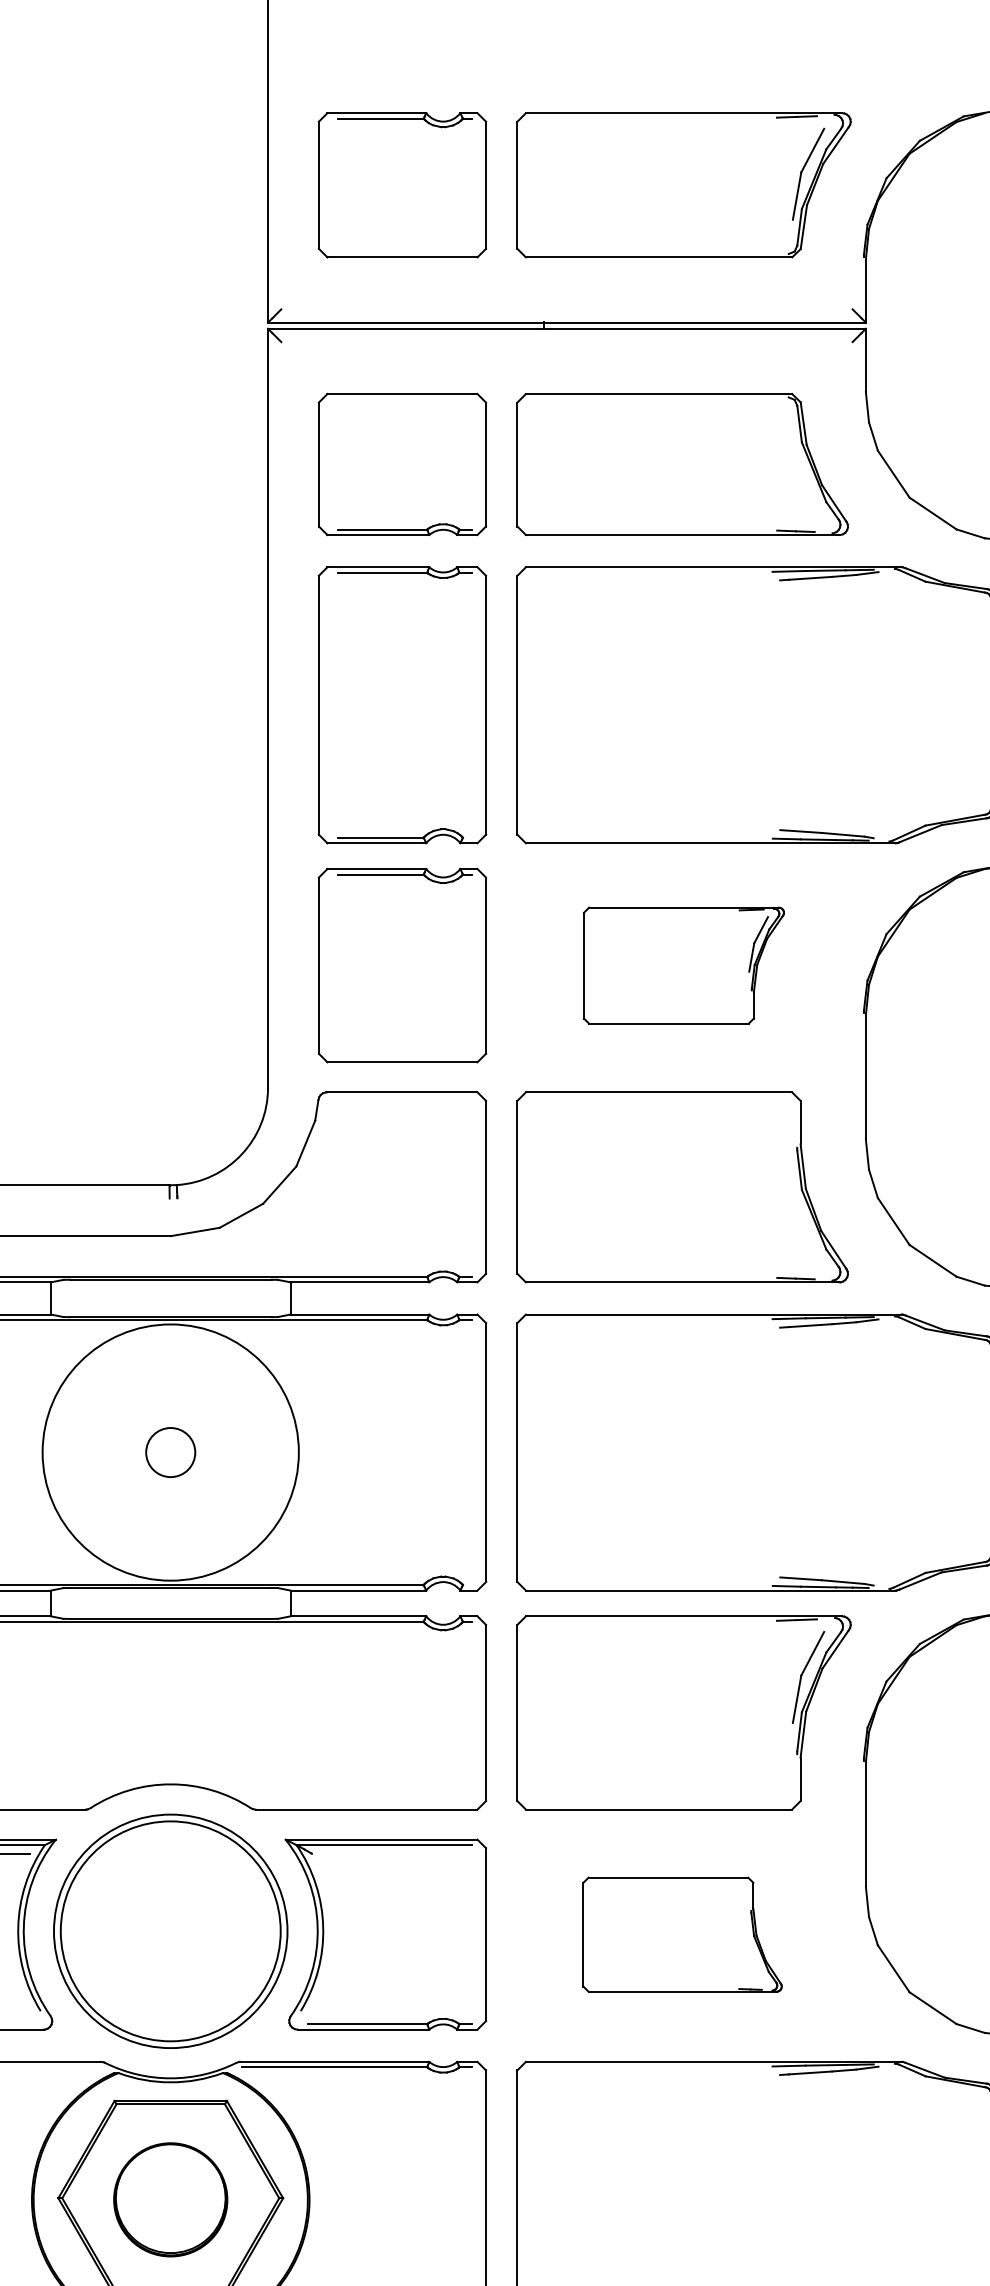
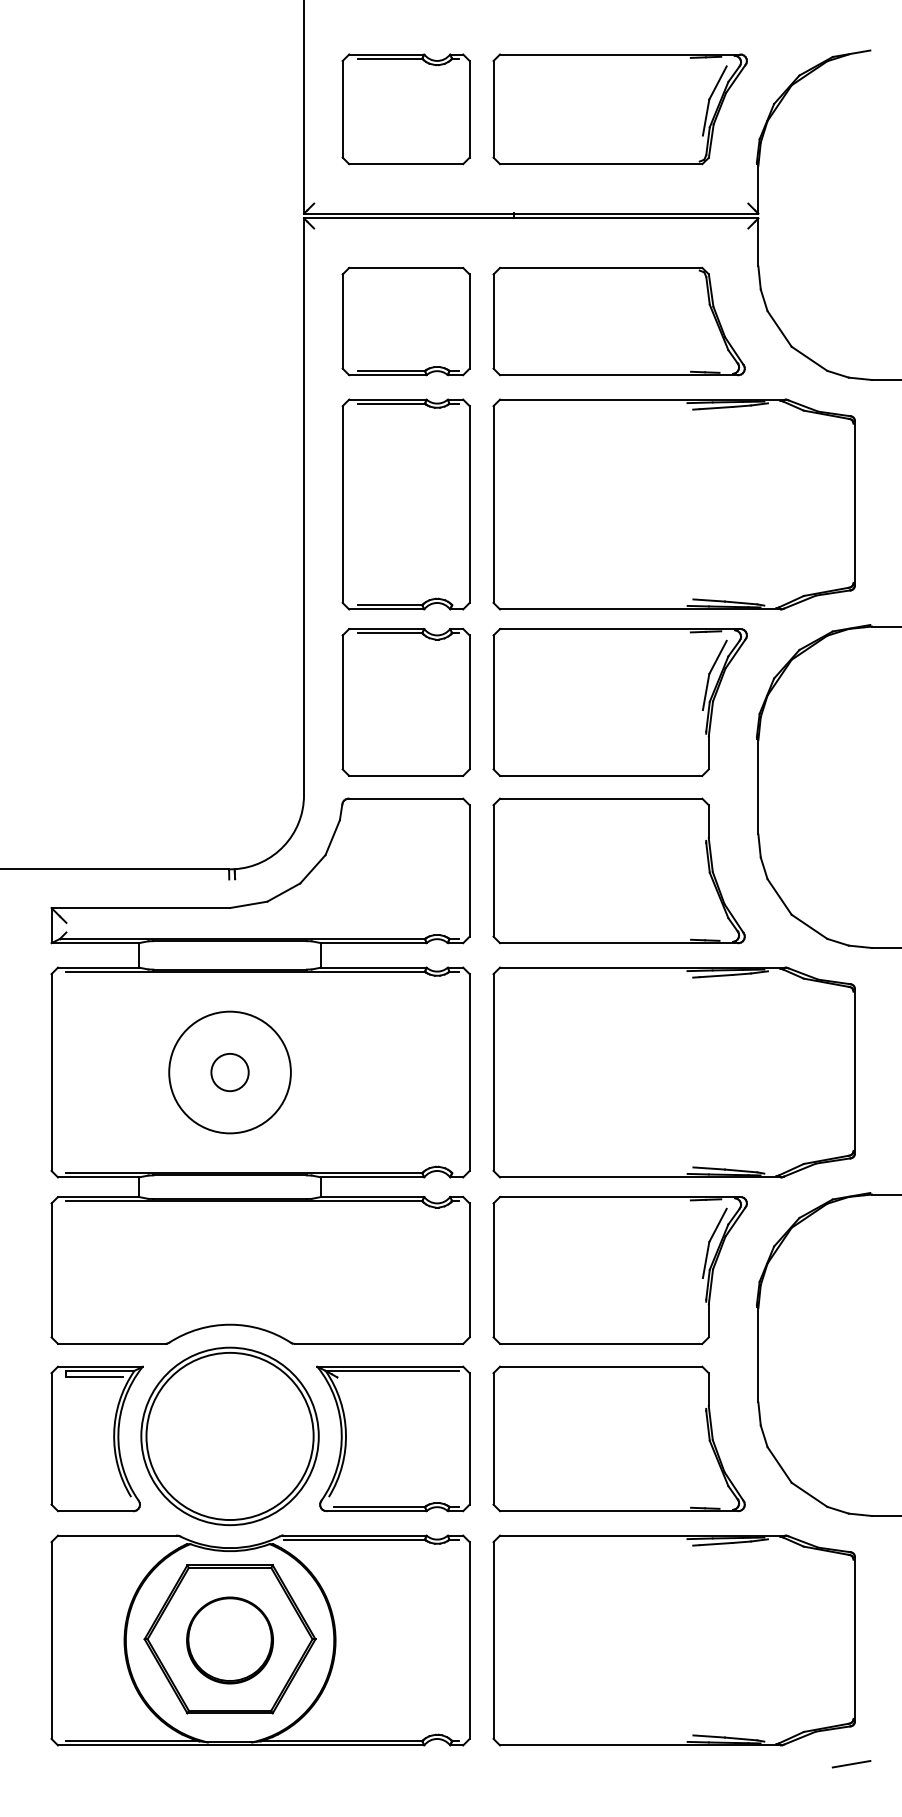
part: (683, 965) -> (619, 702), size x1.67
circle: (169, 1452) -> (229, 1072), size x0.62
part: (681, 1934) -> (618, 1438), size x1.67

